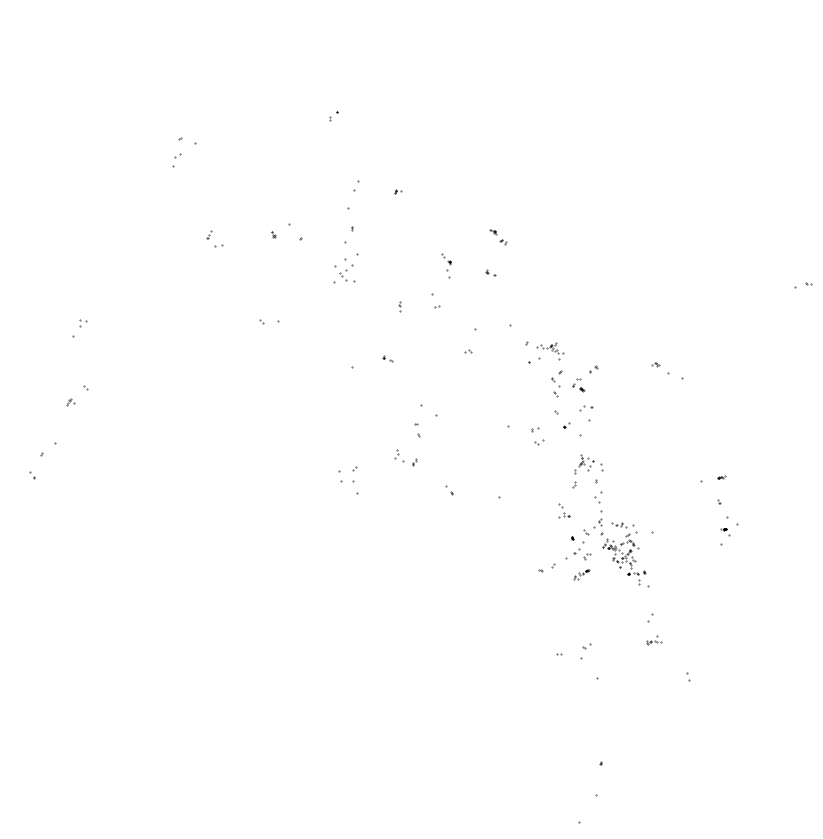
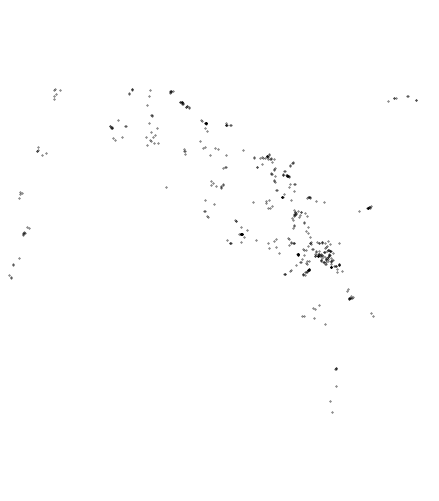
part: (333, 115) -> (130, 91), moved
part: (185, 155) -> (57, 94), size x0.62
part: (498, 237) -> (184, 105), moved
part: (215, 240) -> (41, 151), moved
part: (455, 317) -> (214, 151), added
part: (268, 321) -> (117, 138), moved
part: (80, 328) -> (20, 195), size x0.62
part: (388, 358) -> (183, 179), removed
part: (667, 371) -> (315, 199), moved
part: (78, 397) -> (26, 231), size x0.62
part: (406, 458) -> (217, 184), moved
part: (348, 479) -> (273, 246), moved
part: (726, 524) -> (241, 231), moved
part: (655, 631) -> (350, 294), size x0.62
part: (586, 650) -> (316, 311), size x1.67

